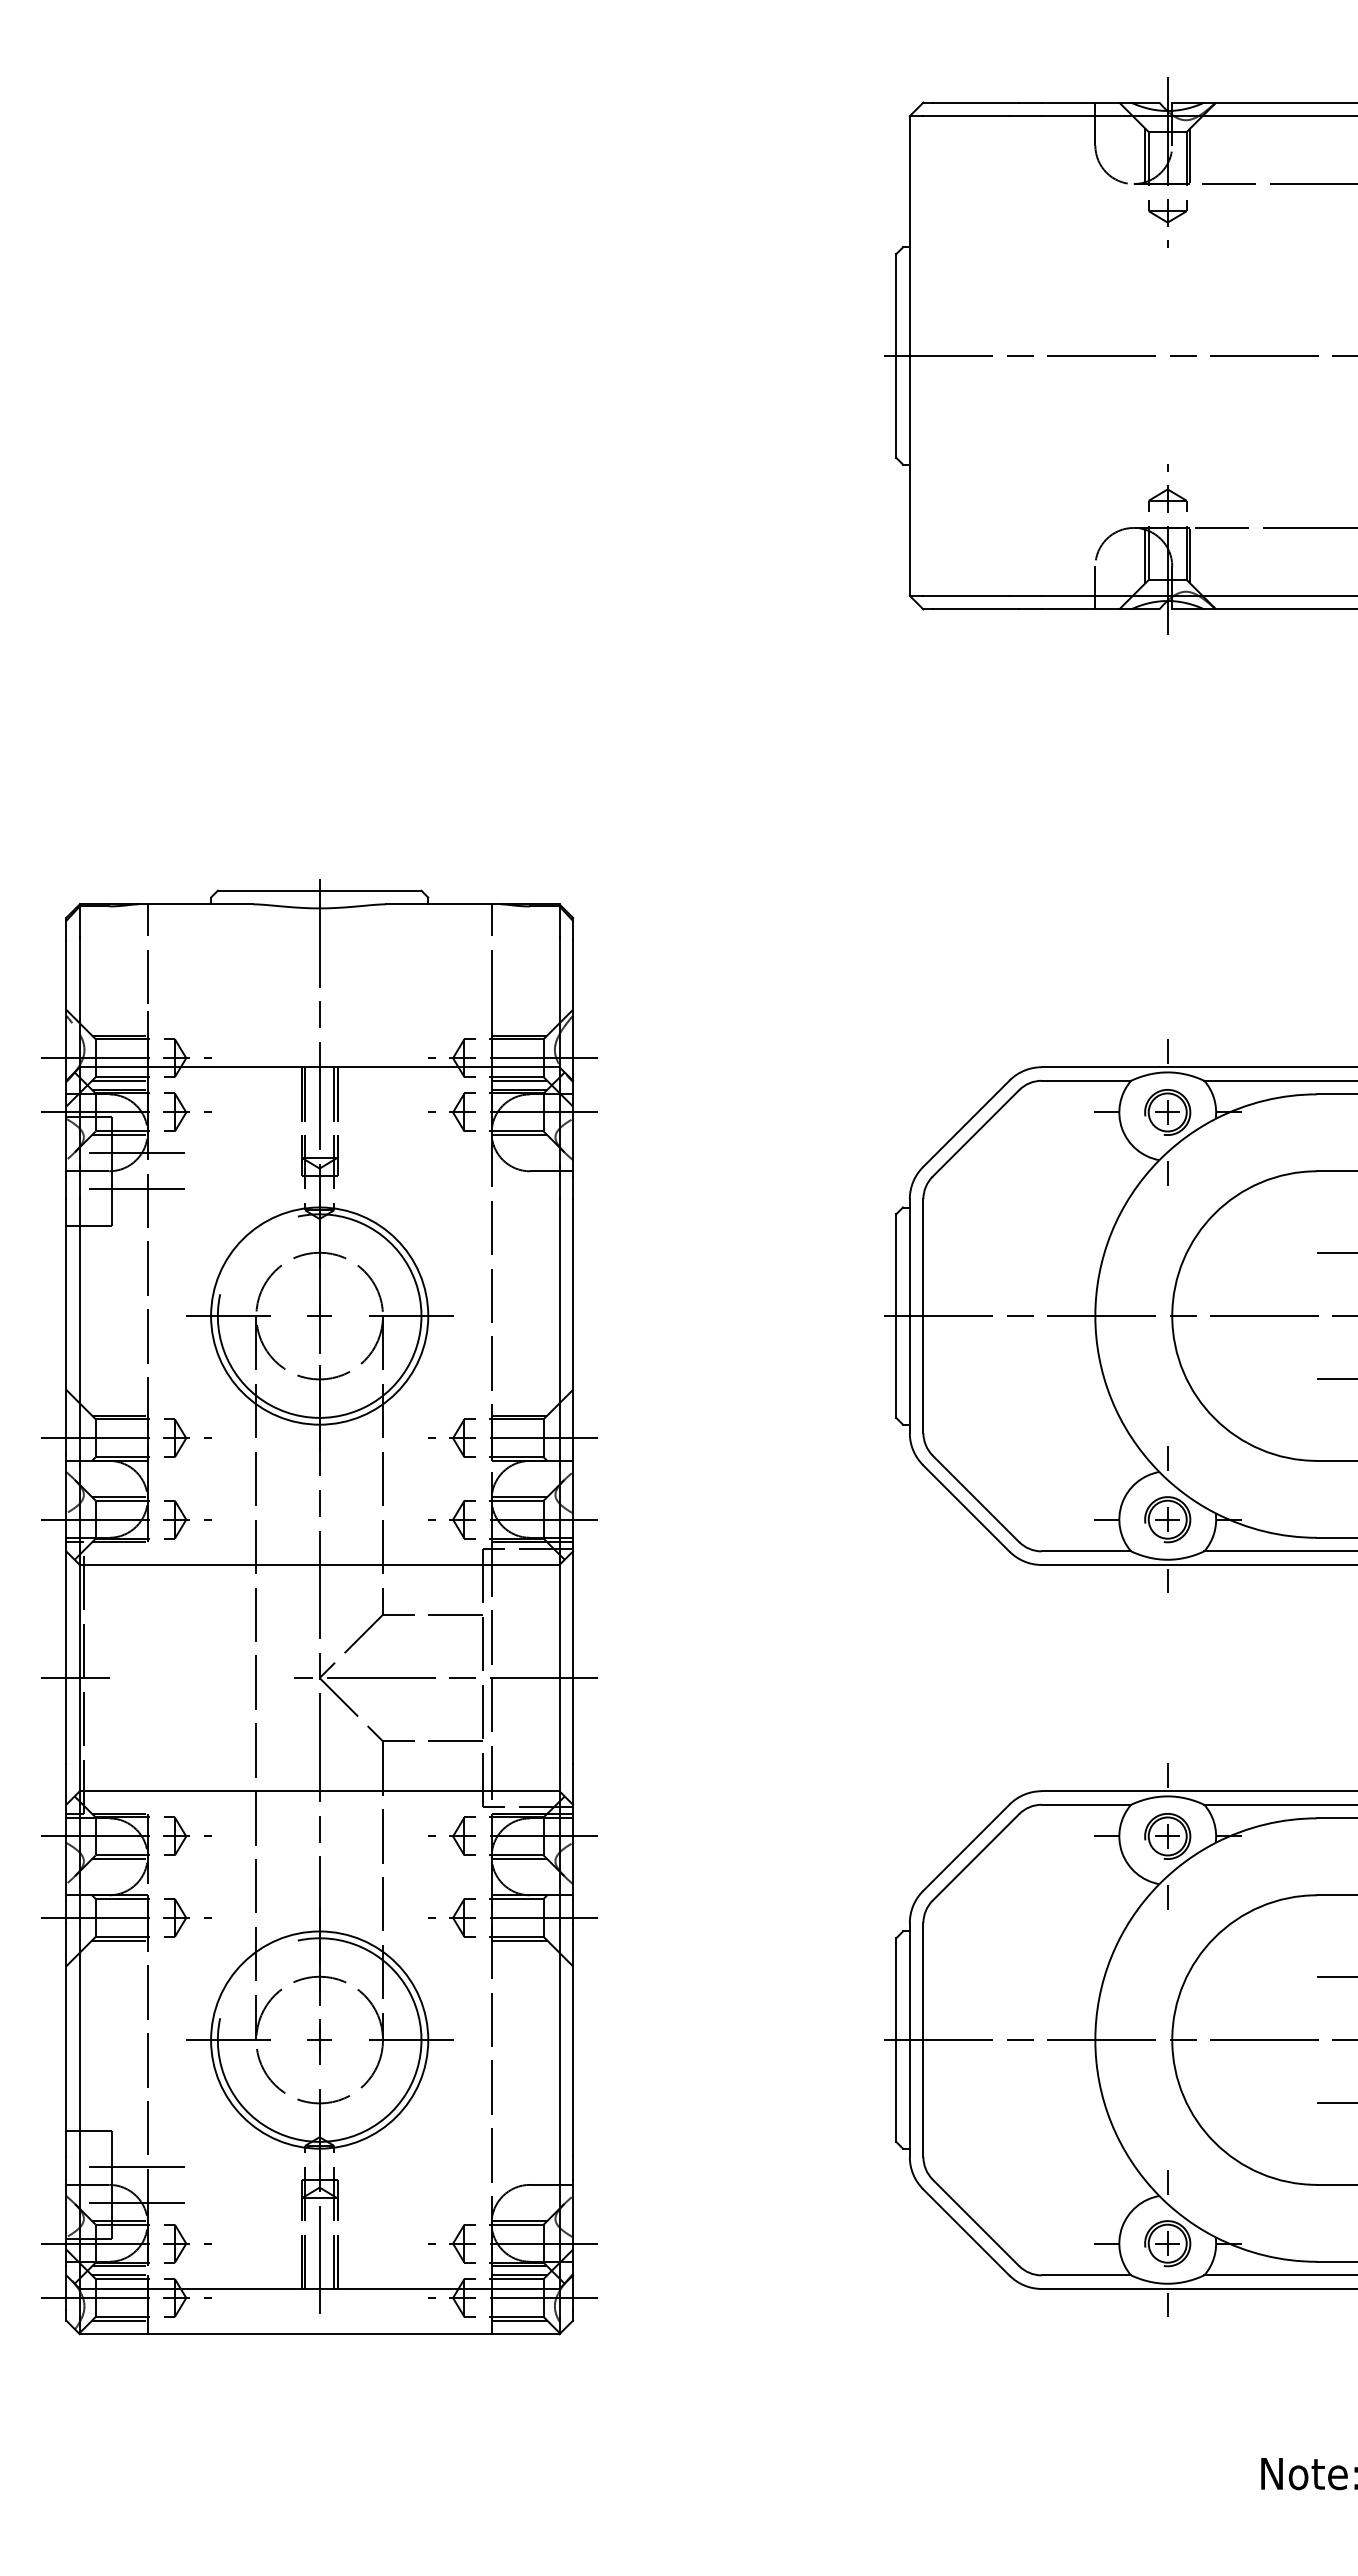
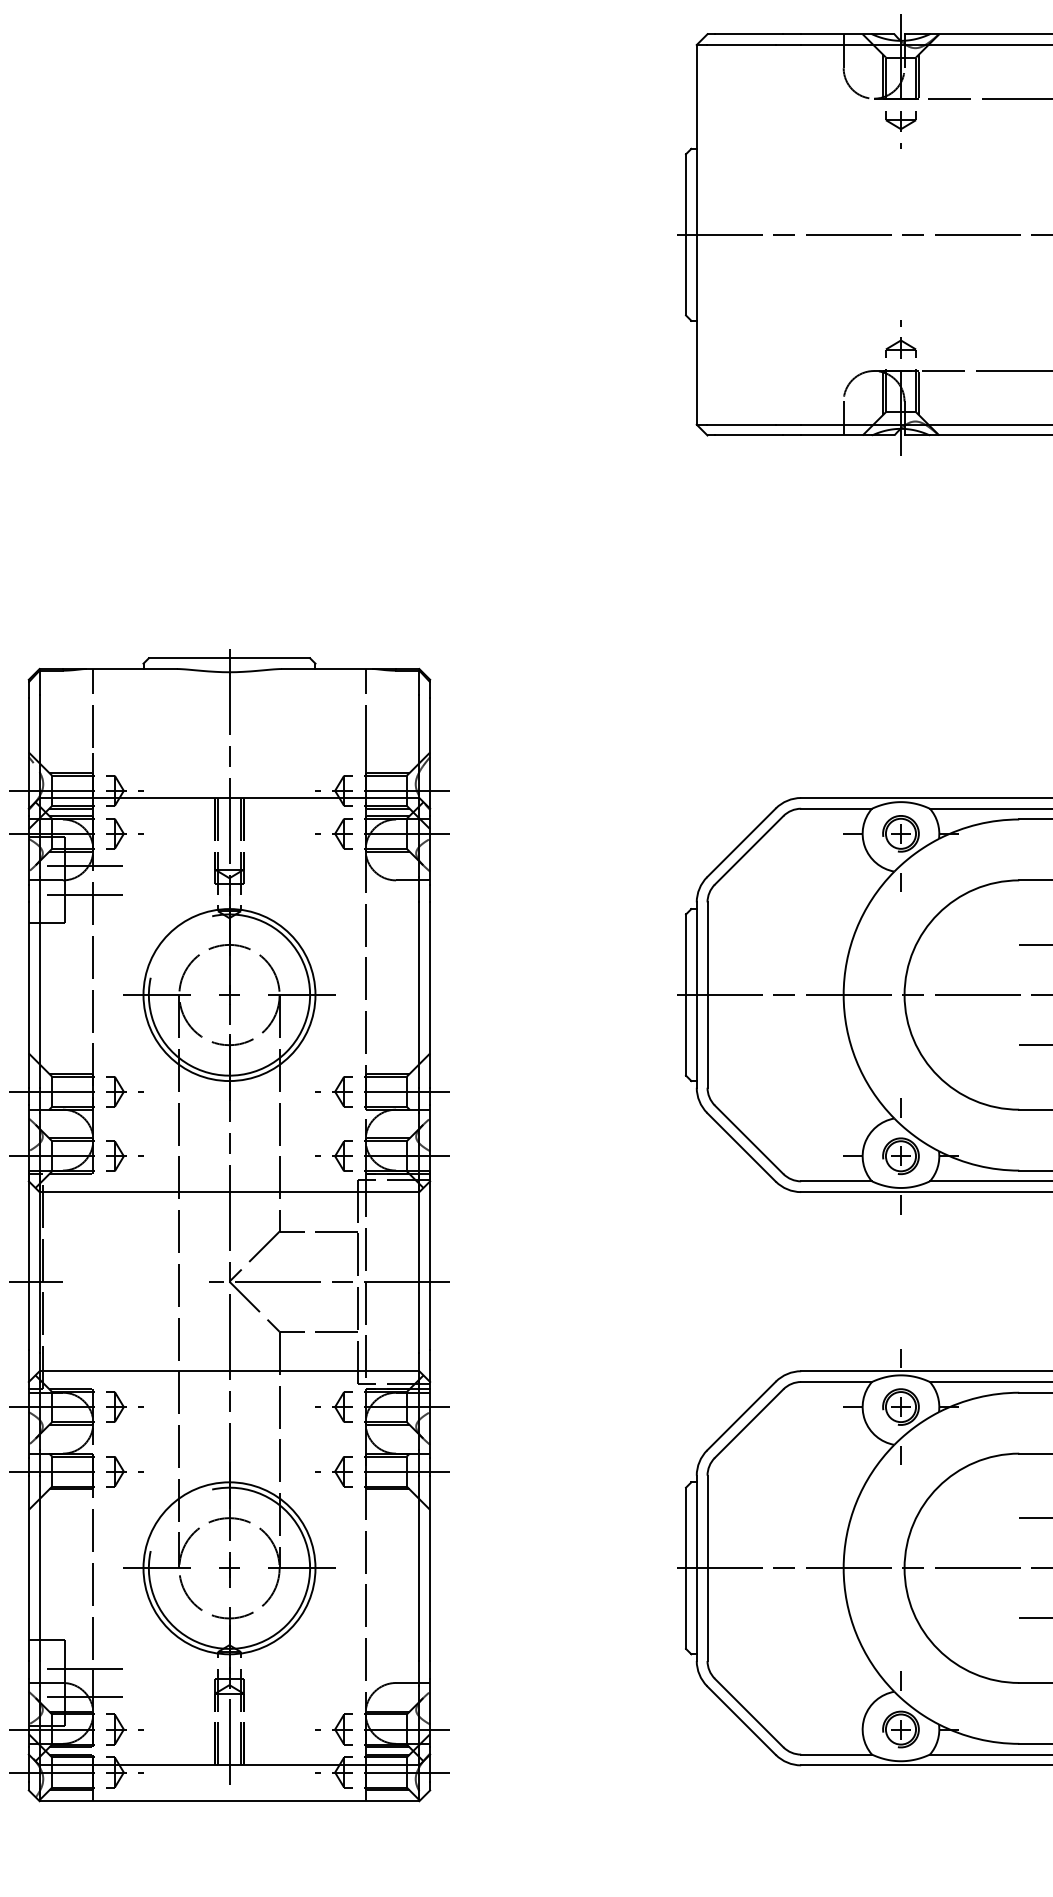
line: (1167, 1050) -> (900, 784), removed
line: (1105, 2243) -> (851, 1729), removed
line: (1167, 2304) -> (900, 1777), removed

